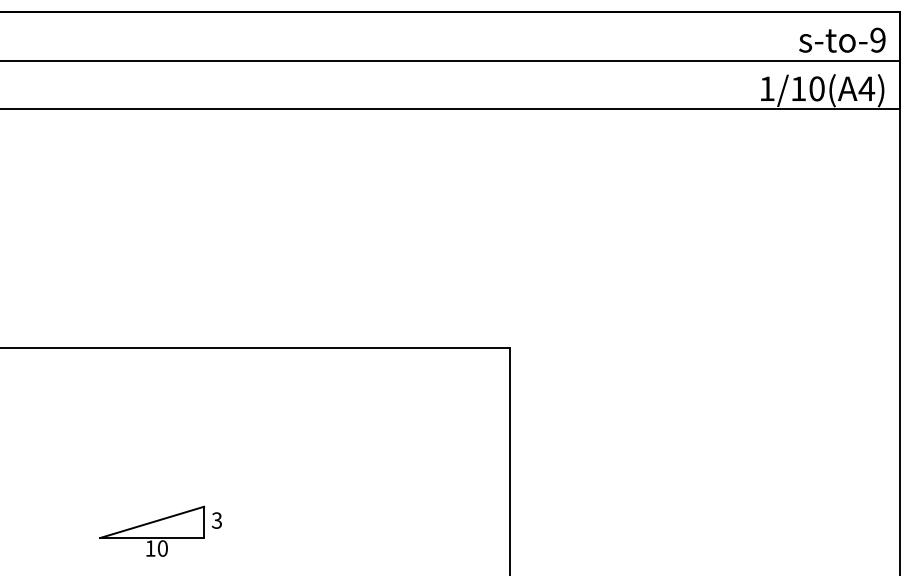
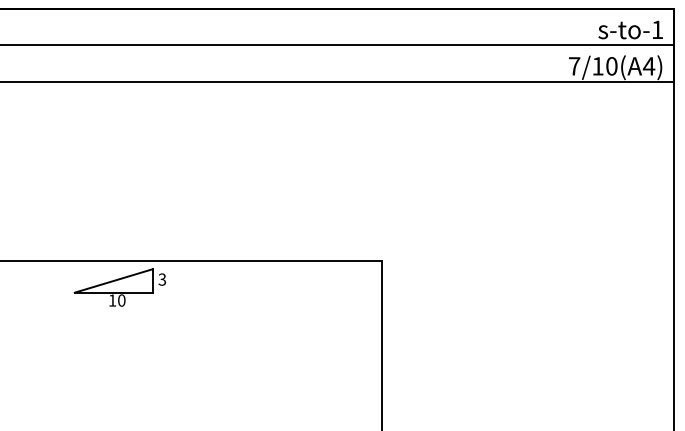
text: (877, 39) -> (657, 29), s-to-9 -> s-to-1
text: (766, 88) -> (573, 66), 1/10(A4) -> 7/10(A4)
part: (160, 530) -> (120, 287), moved

